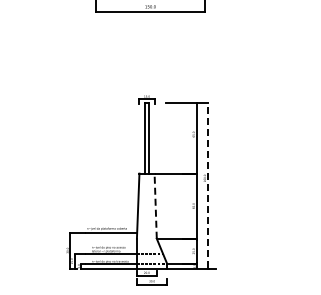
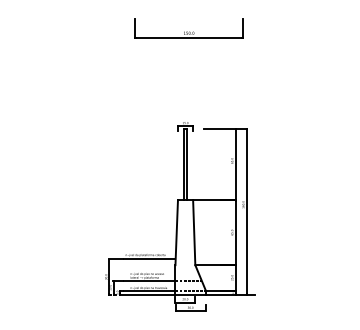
line: (207, 185) -> (246, 211), dashed -> solid
line: (155, 206) -> (194, 232), dashed -> solid

